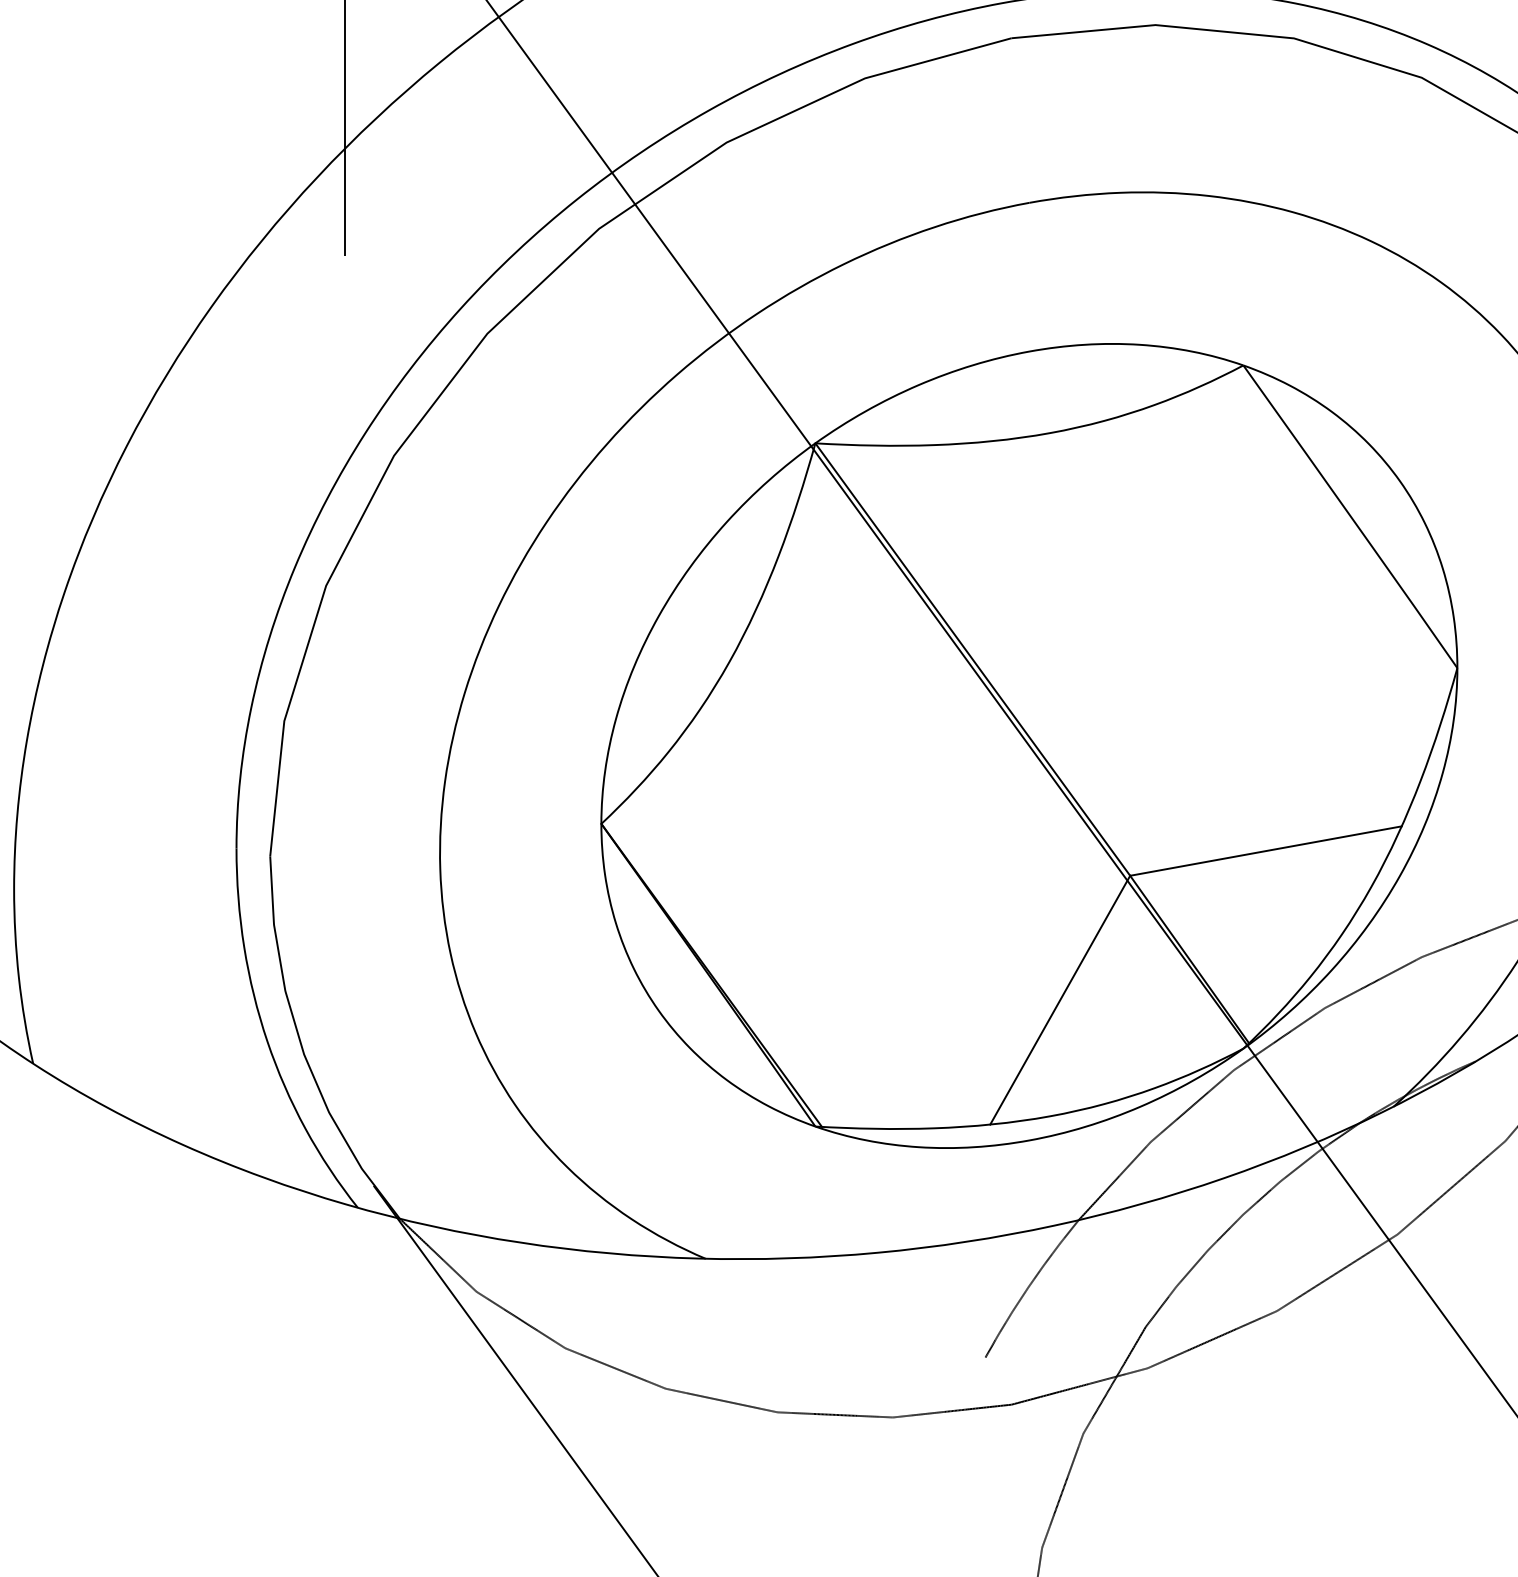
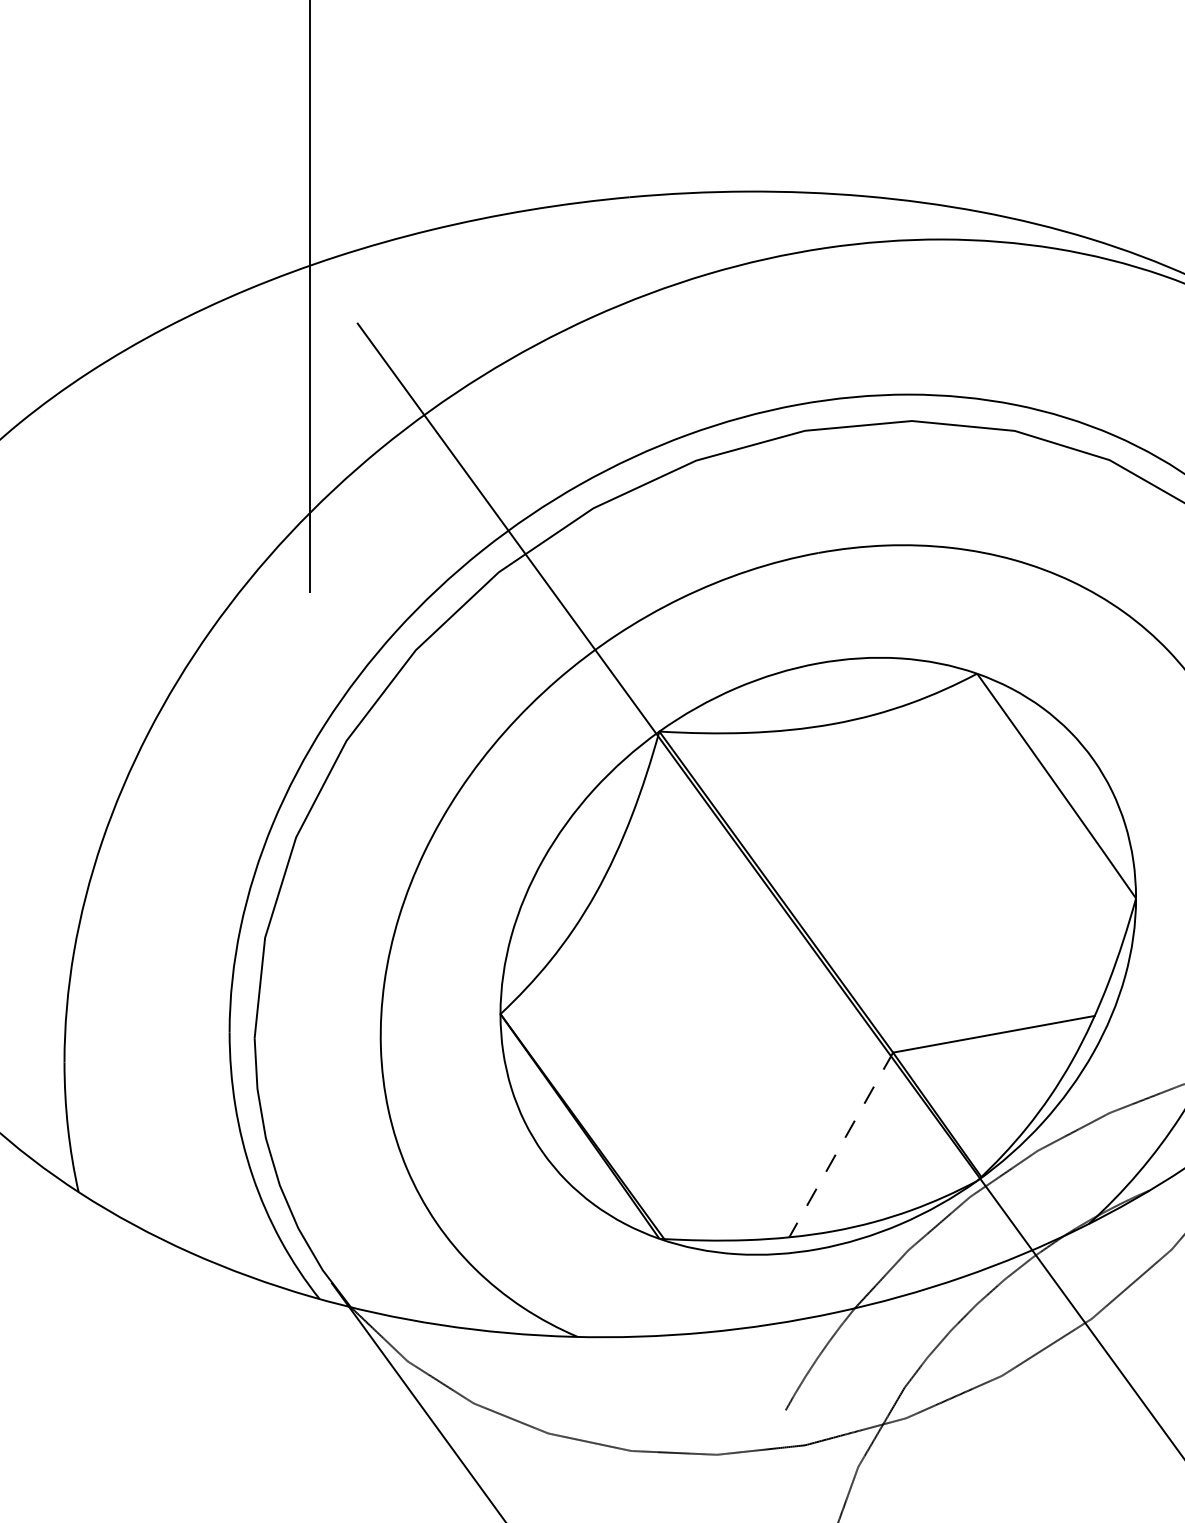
line: (1060, 999) -> (841, 1144), solid -> dashed

